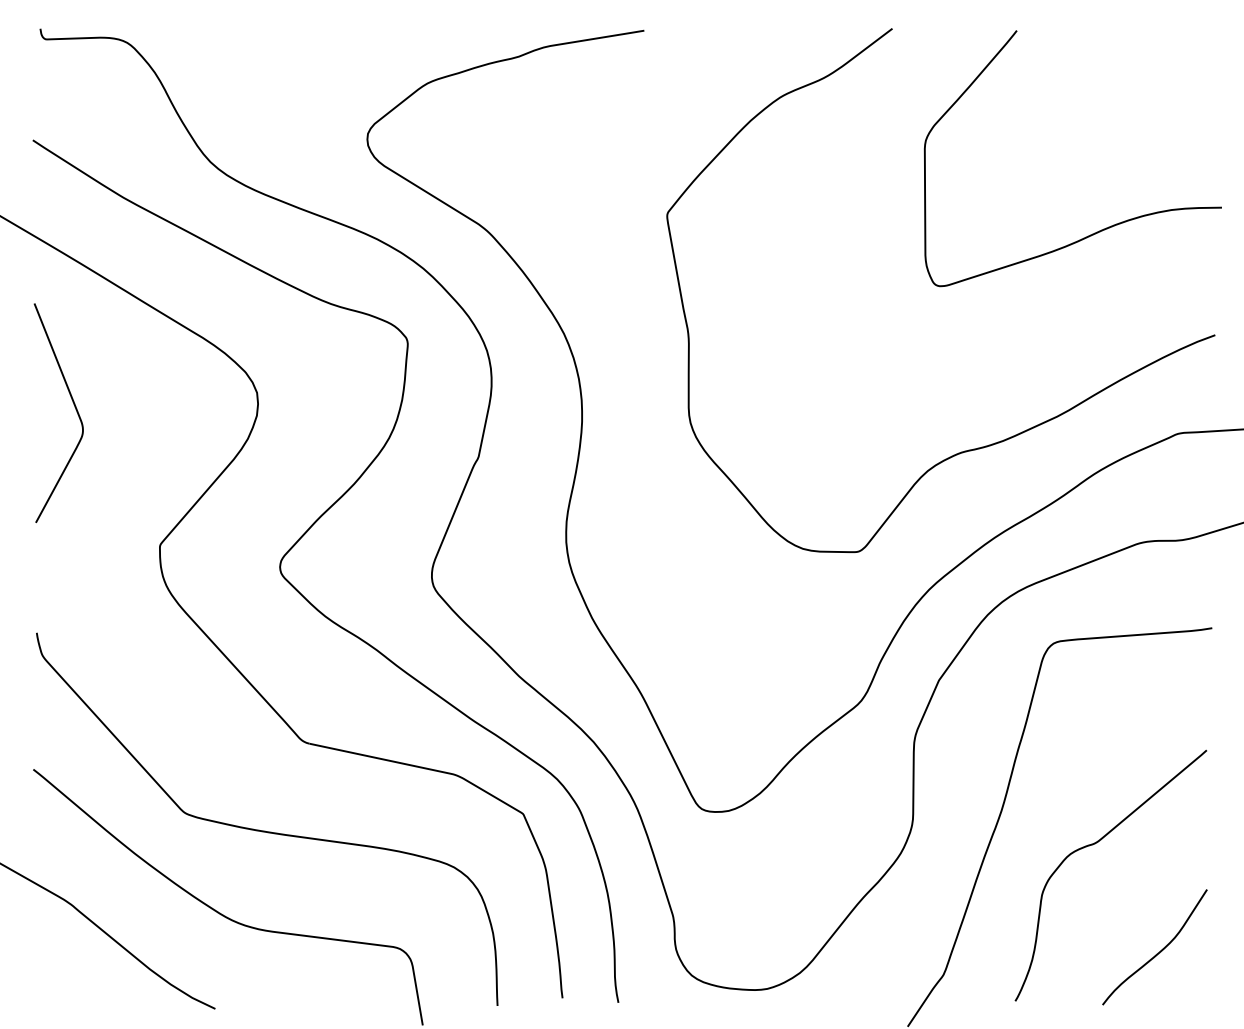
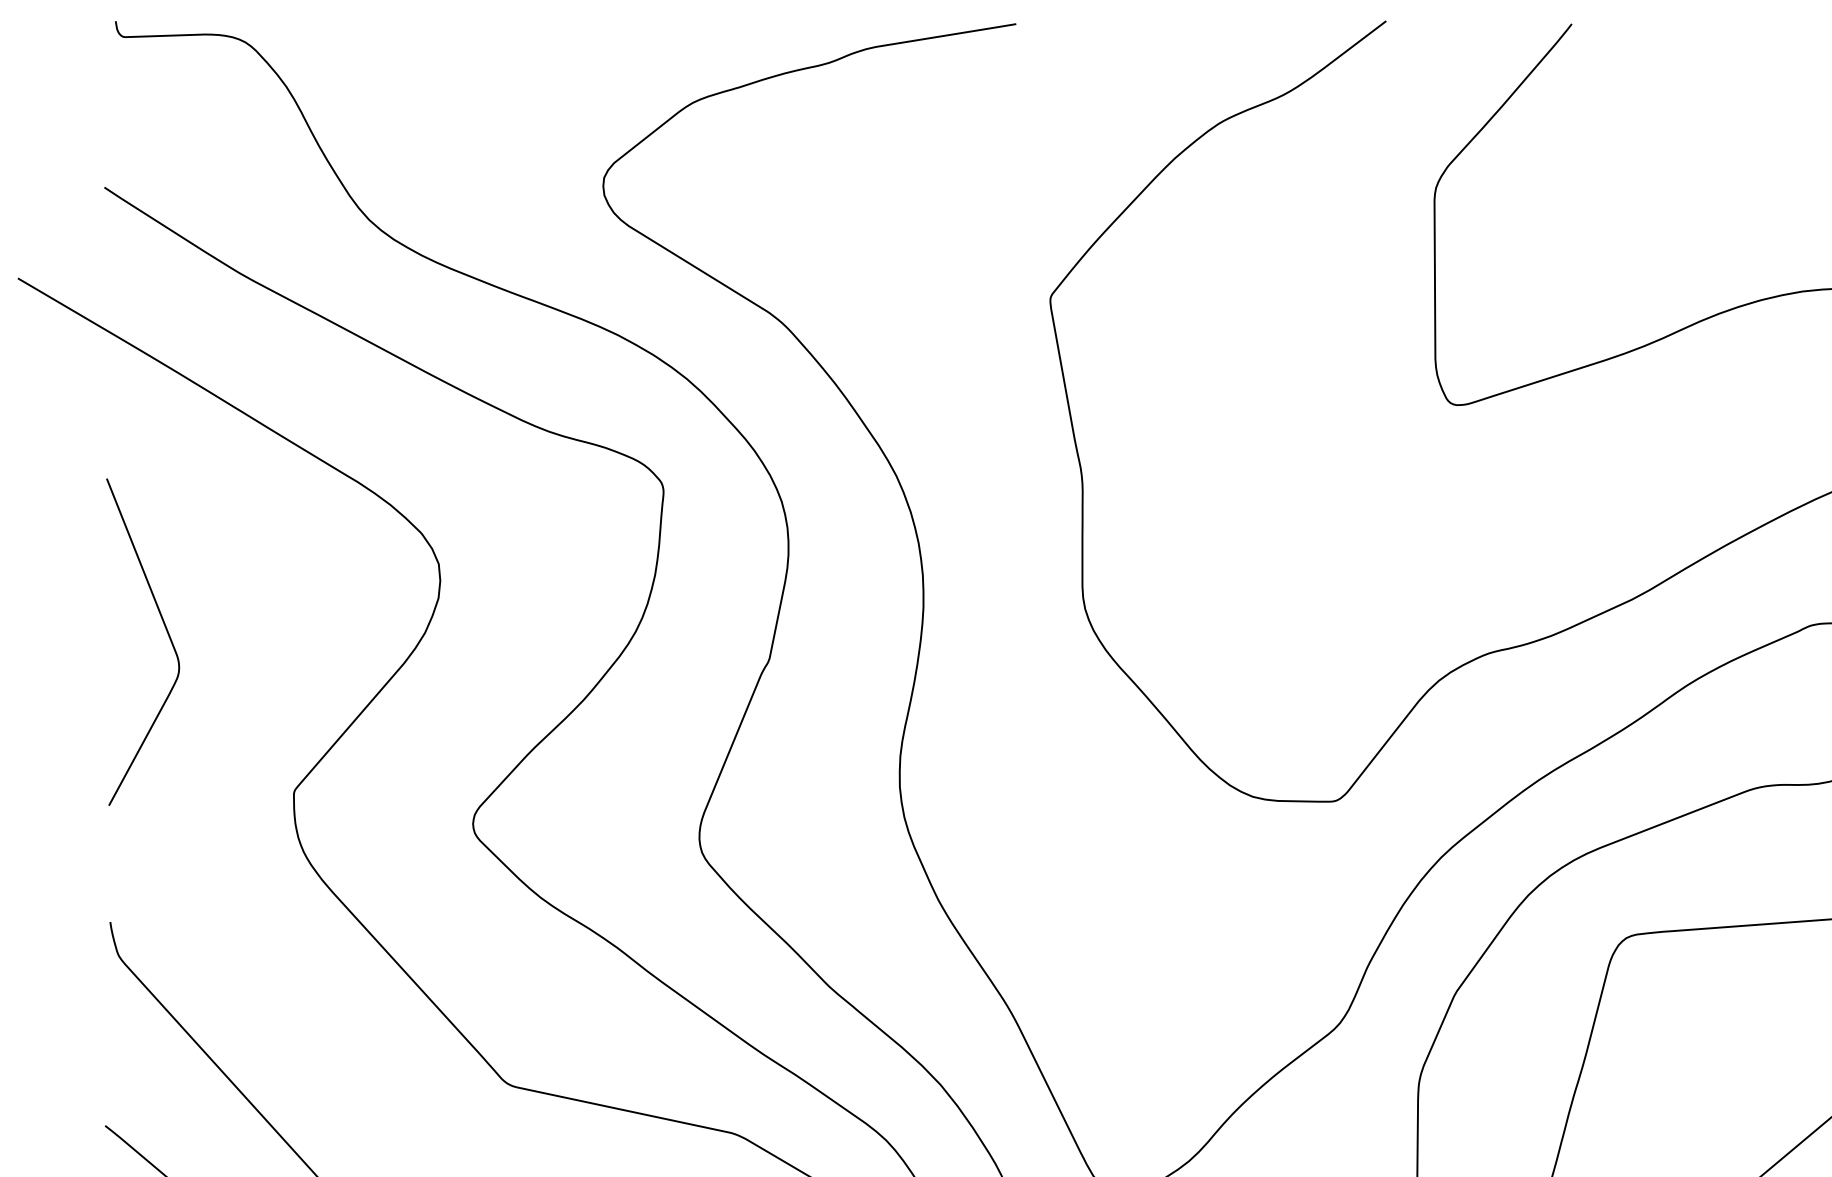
curve: (74, 407) -> (166, 633), moved

